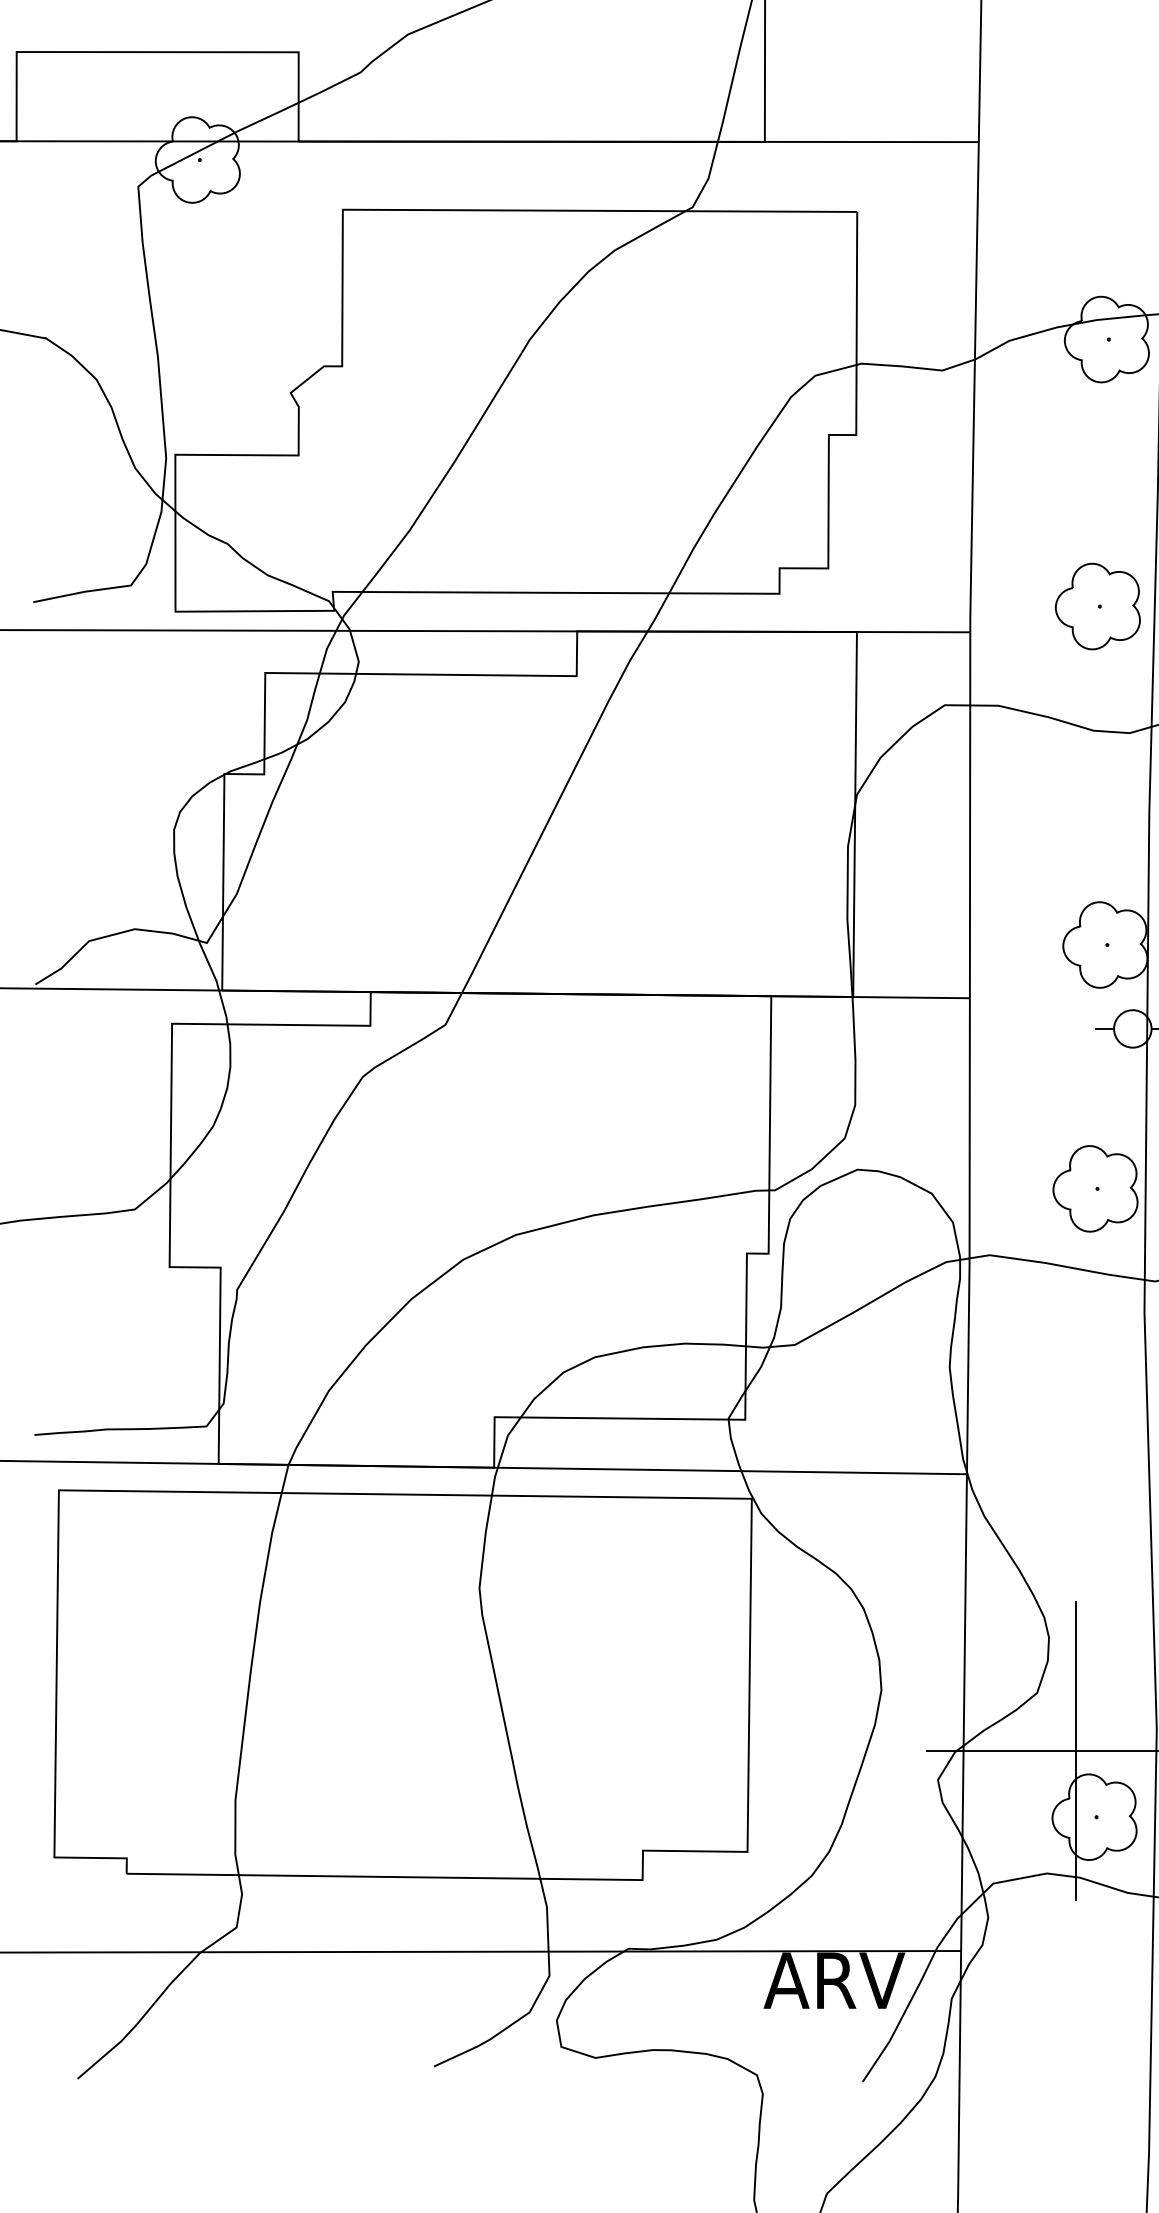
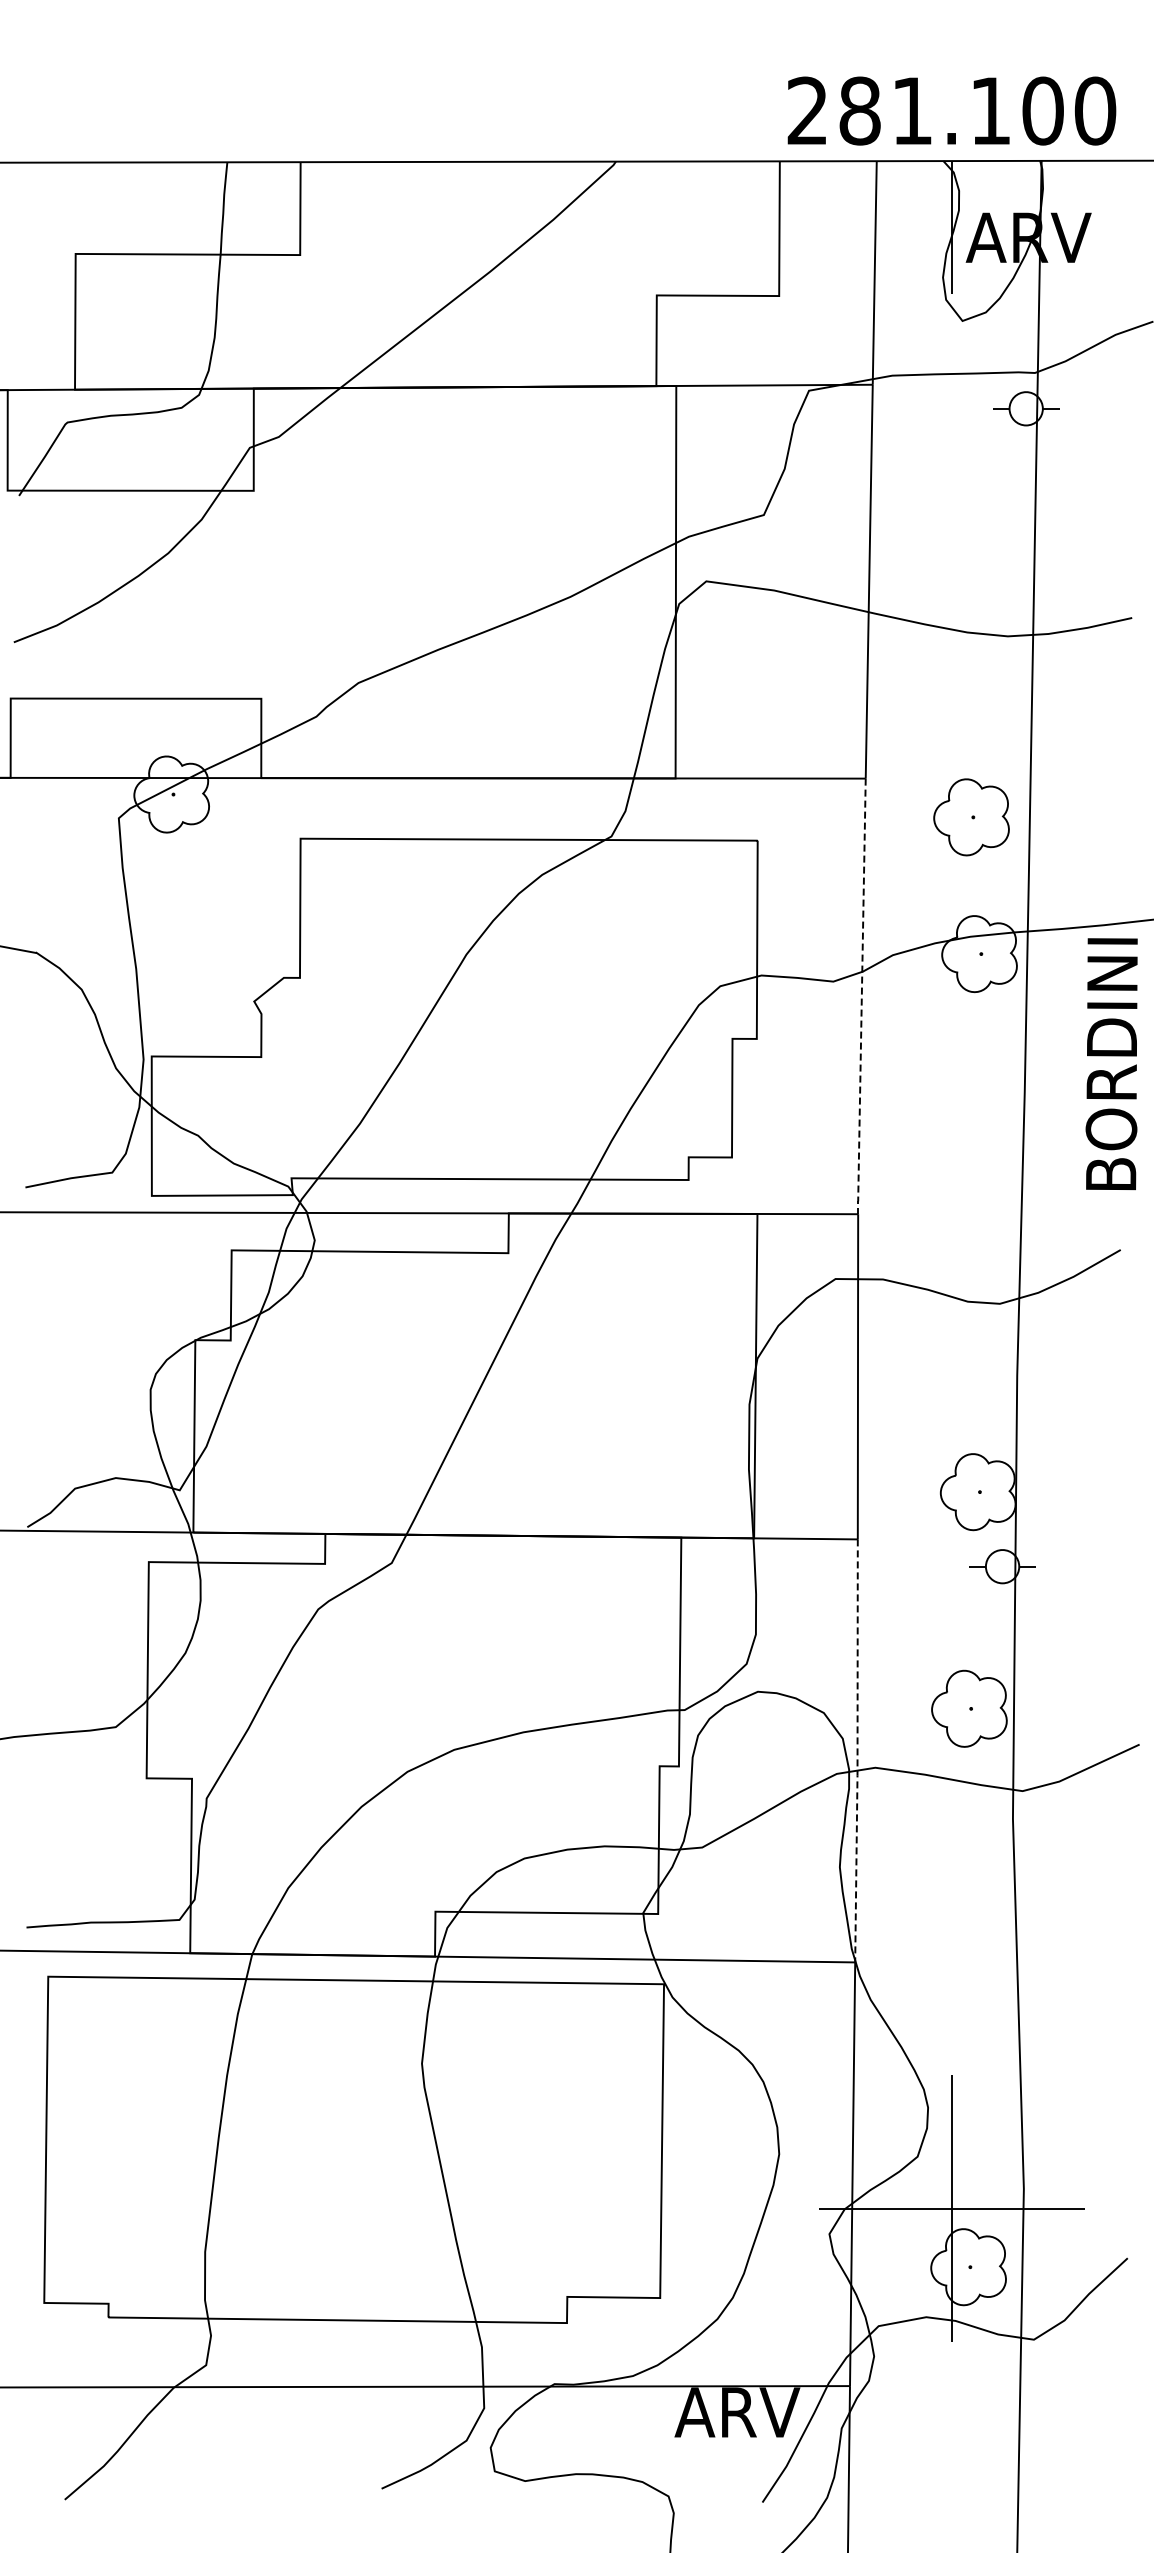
line: (974, 388) -> (861, 997), solid -> dashed
part: (1097, 606) -> (971, 817), moved
line: (969, 1238) -> (857, 1752), solid -> dashed

